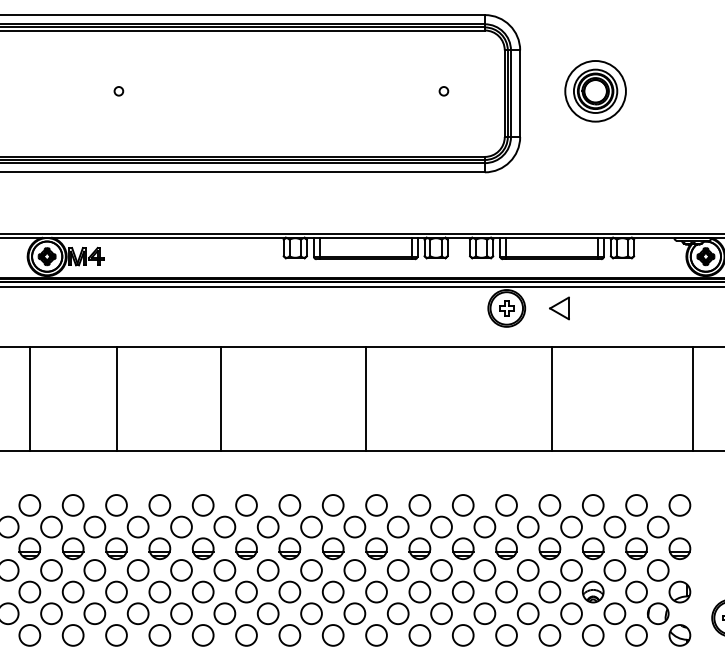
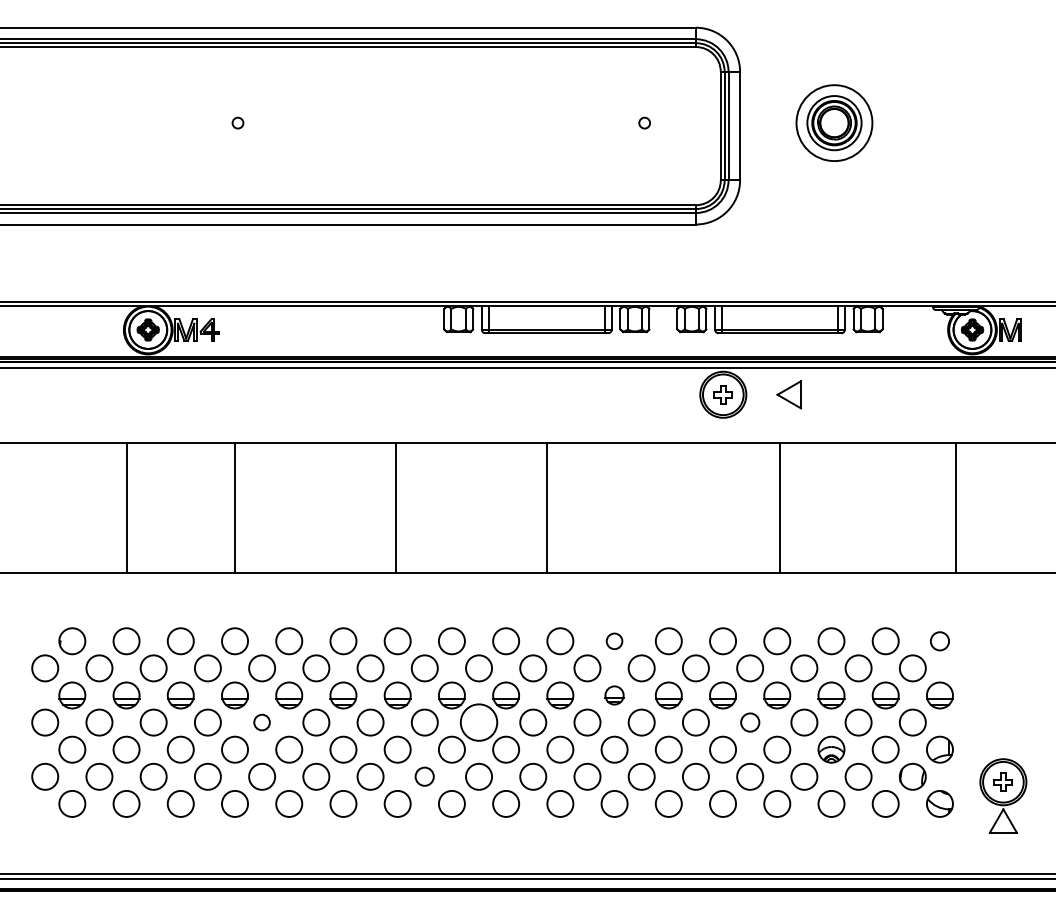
line: (220, 399) -> (396, 508), moved
circle: (419, 505) -> (614, 641), size x0.6
circle: (679, 505) -> (939, 641), size x0.7
part: (419, 548) -> (614, 695), size x0.7
circle: (137, 570) -> (261, 722), size x0.6
circle: (311, 570) -> (479, 722), size x1.4
circle: (528, 570) -> (750, 722), size x0.7
circle: (267, 613) -> (424, 776), size x0.7

